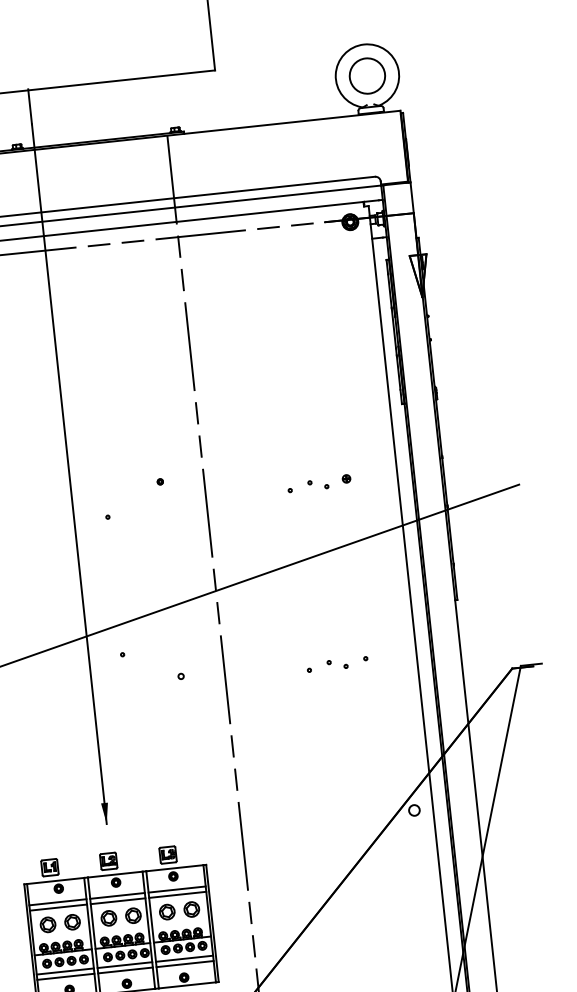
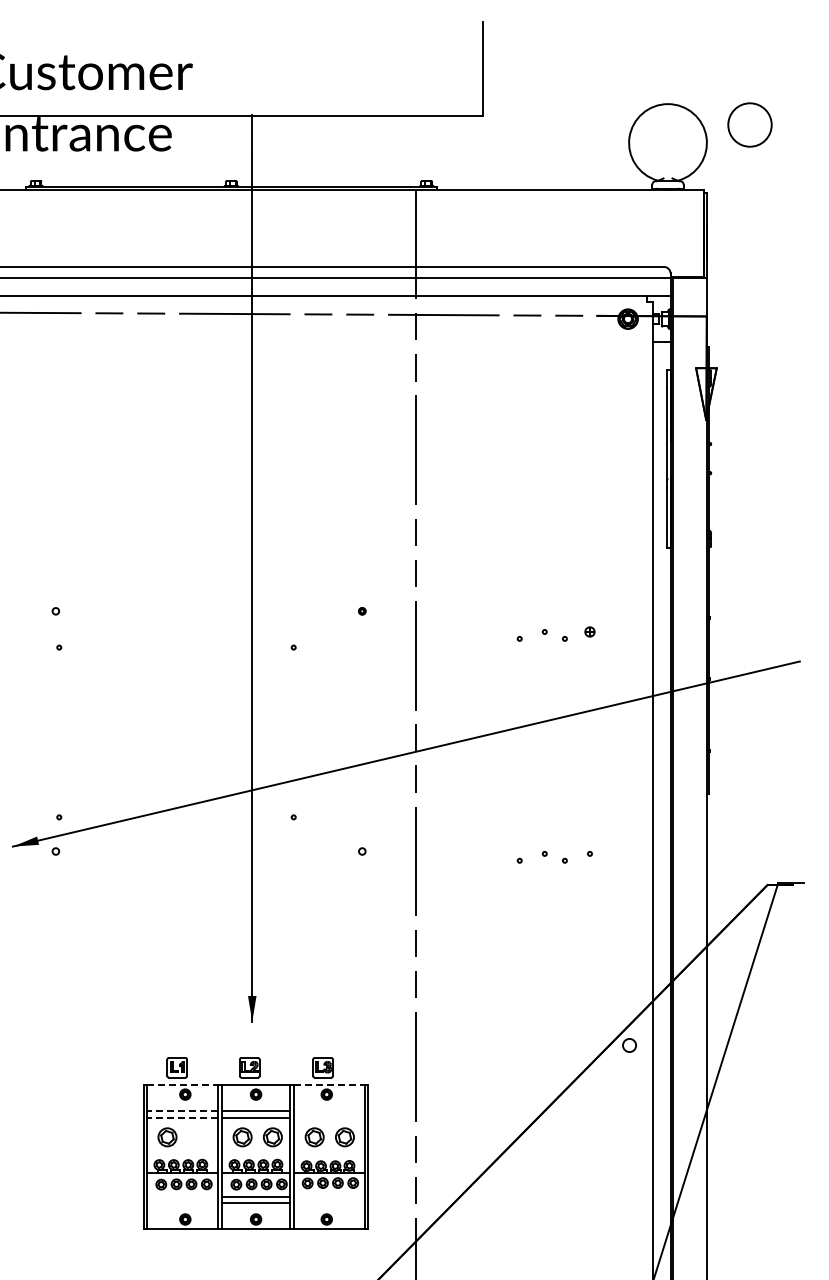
circle: (366, 75) -> (749, 124), moved
line: (175, 867) -> (330, 1084), solid -> dashed
line: (55, 880) -> (182, 1084), solid -> dashed
line: (177, 889) -> (329, 1111), removed
line: (177, 894) -> (329, 1117), removed
line: (57, 902) -> (181, 1111), solid -> dashed
line: (57, 907) -> (181, 1117), solid -> dashed
part: (72, 922) -> (197, 1137), removed
line: (184, 958) -> (329, 1196), removed
line: (185, 964) -> (329, 1203), removed
line: (65, 971) -> (182, 1196), removed
line: (65, 977) -> (182, 1203), removed

